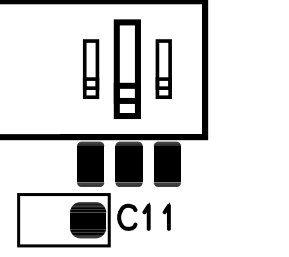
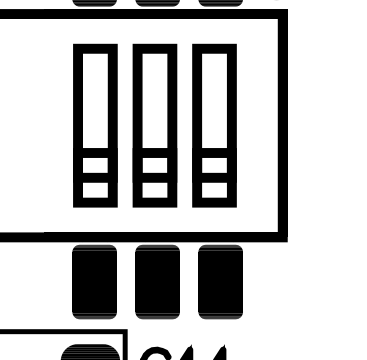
part: (90, 68) -> (94, 124), size x1.67
part: (163, 68) -> (214, 124), size x1.67

